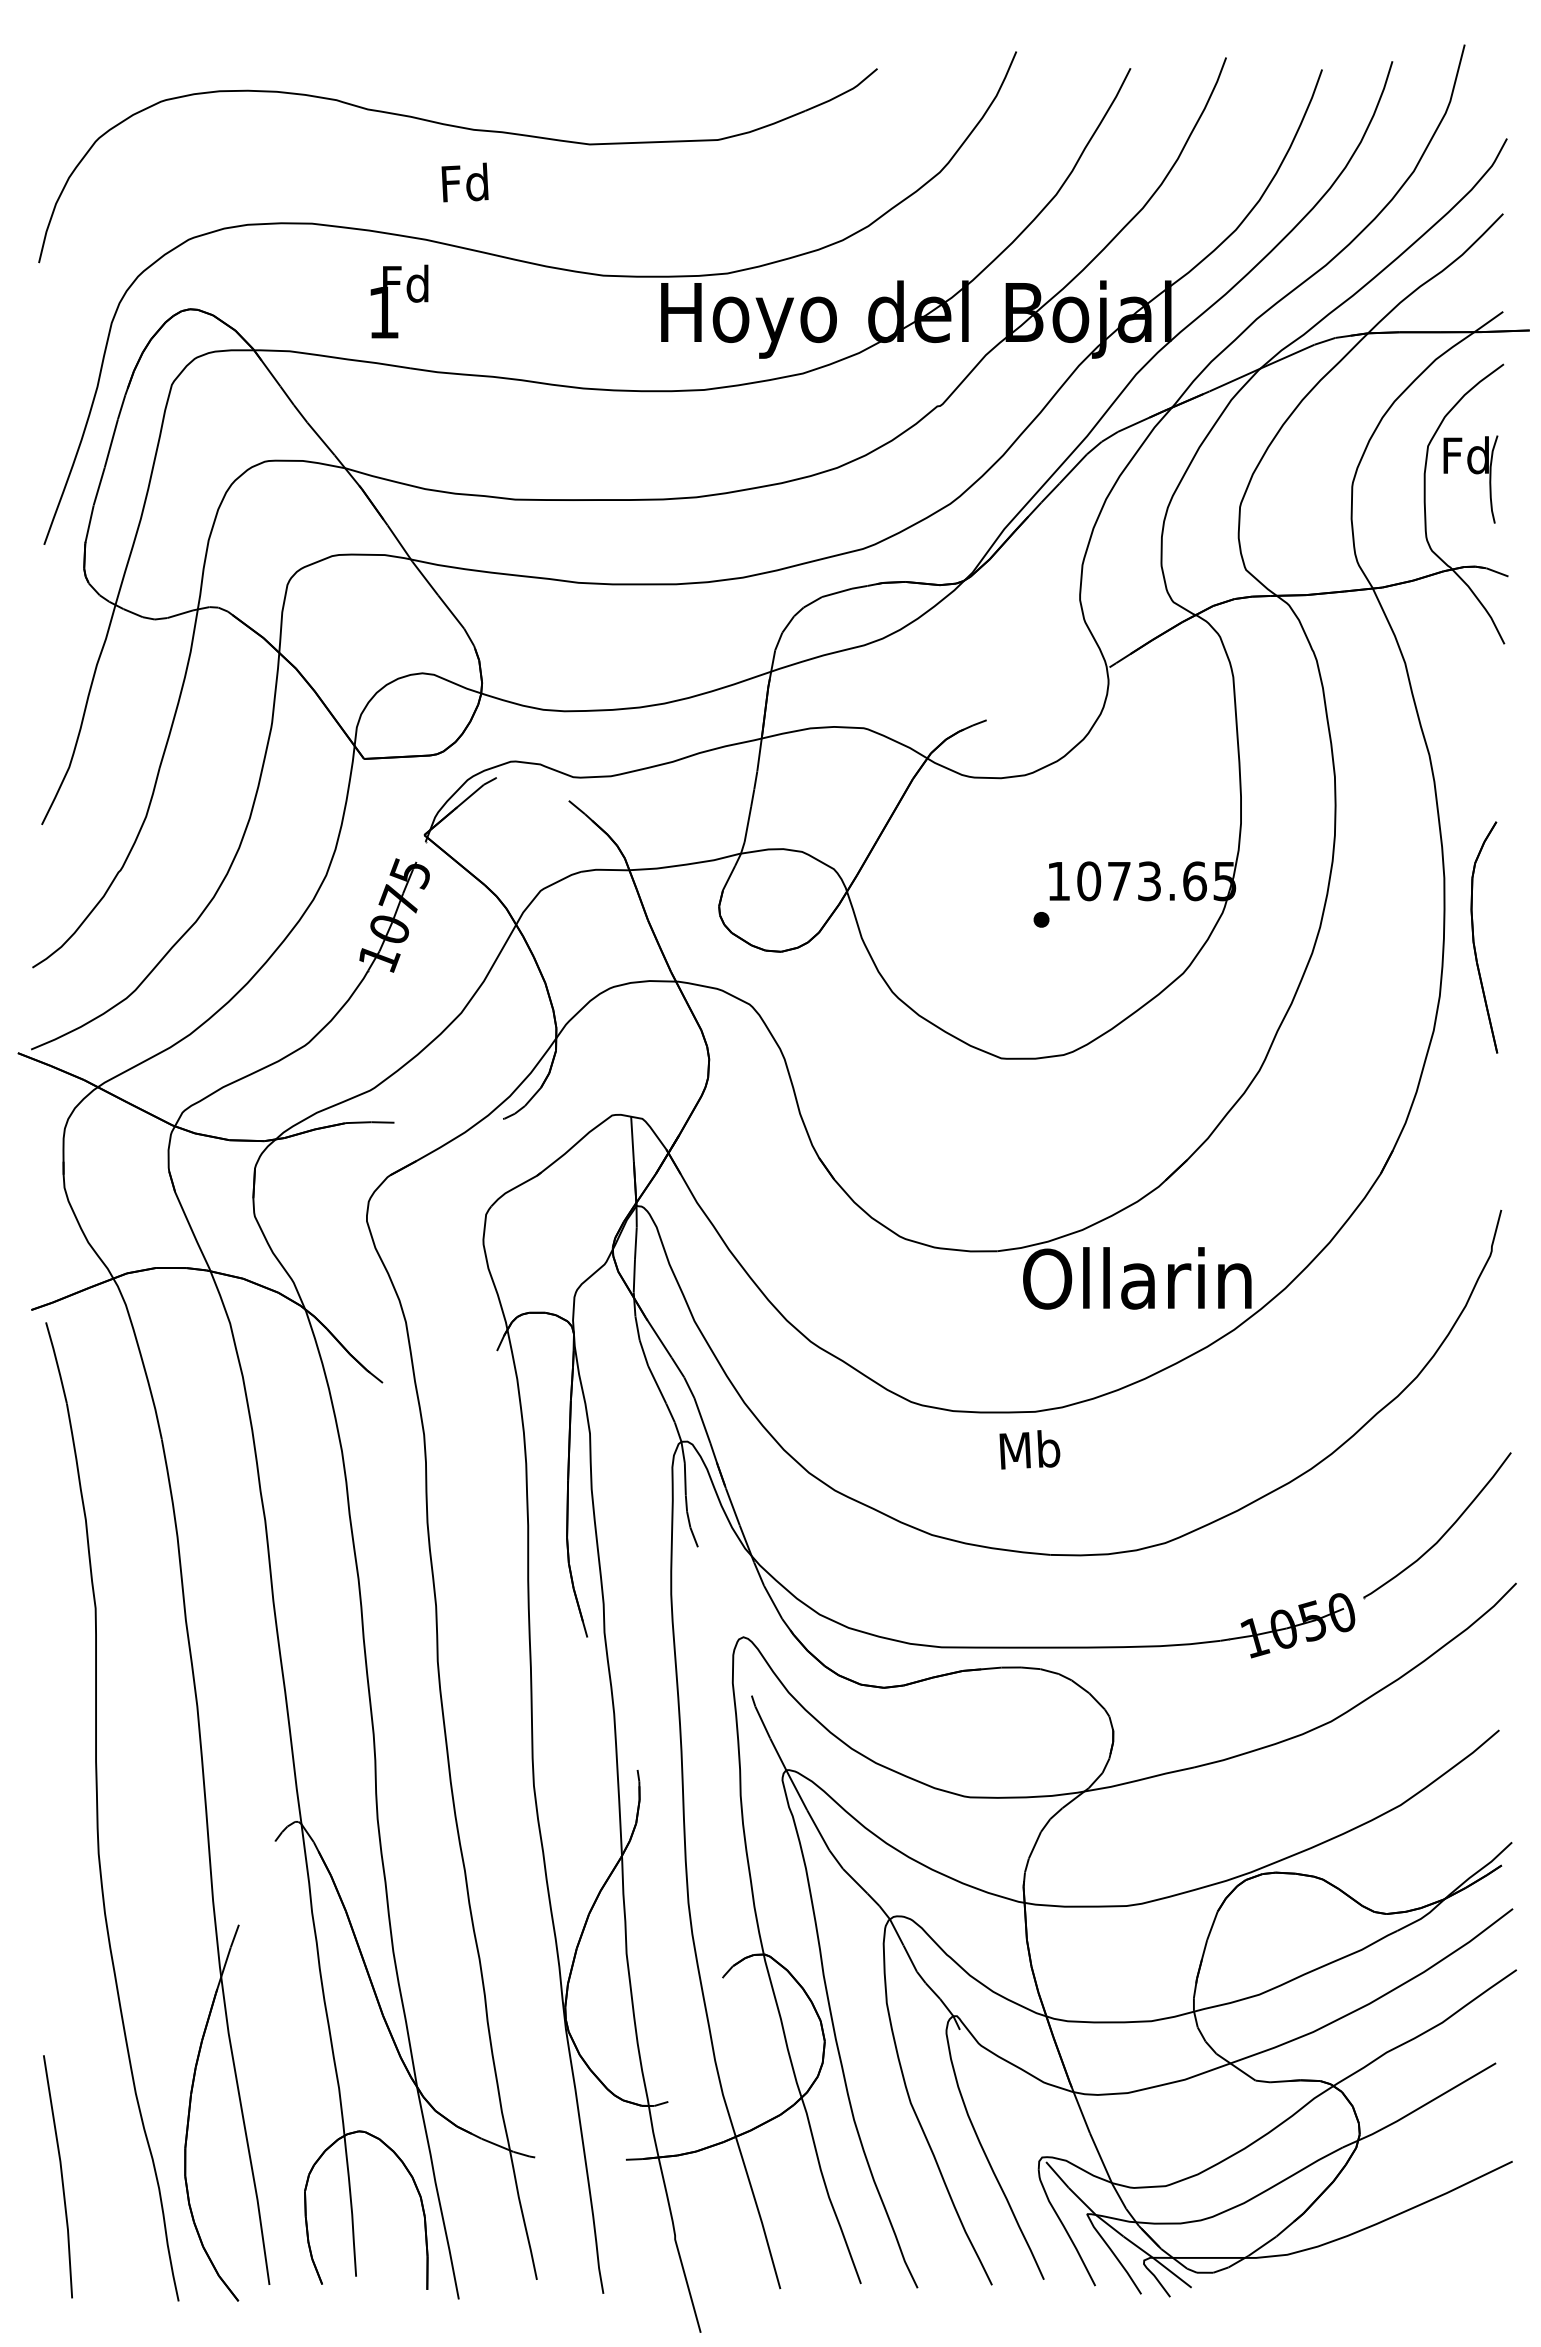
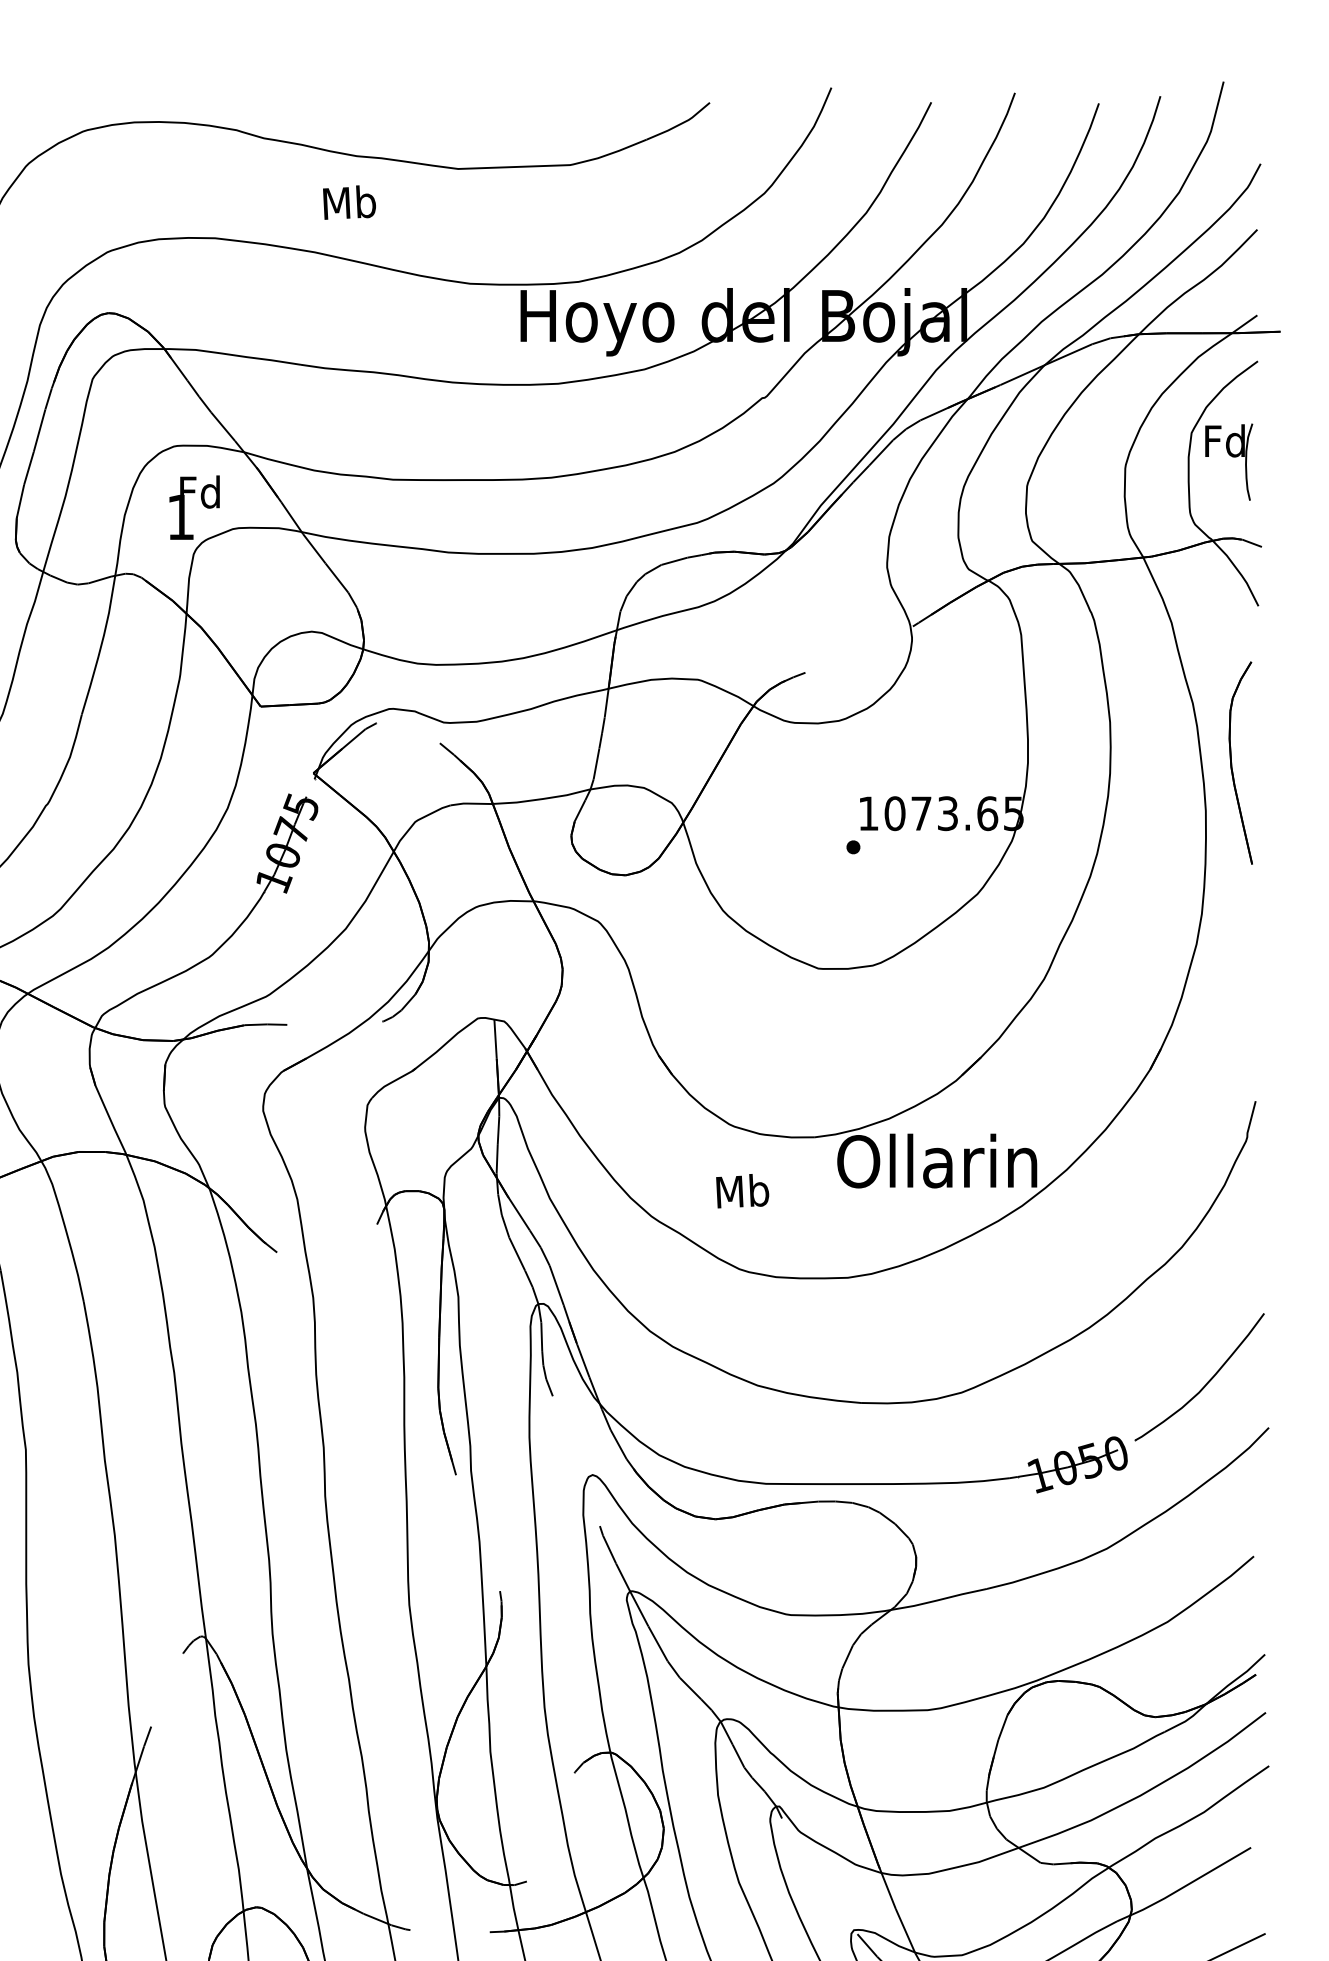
text: (465, 182) -> (349, 202), Fd -> Mb
text: (399, 301) -> (194, 507), moved
part: (1474, 937) -> (1232, 763), moved
text: (1029, 1449) -> (742, 1190), moved

